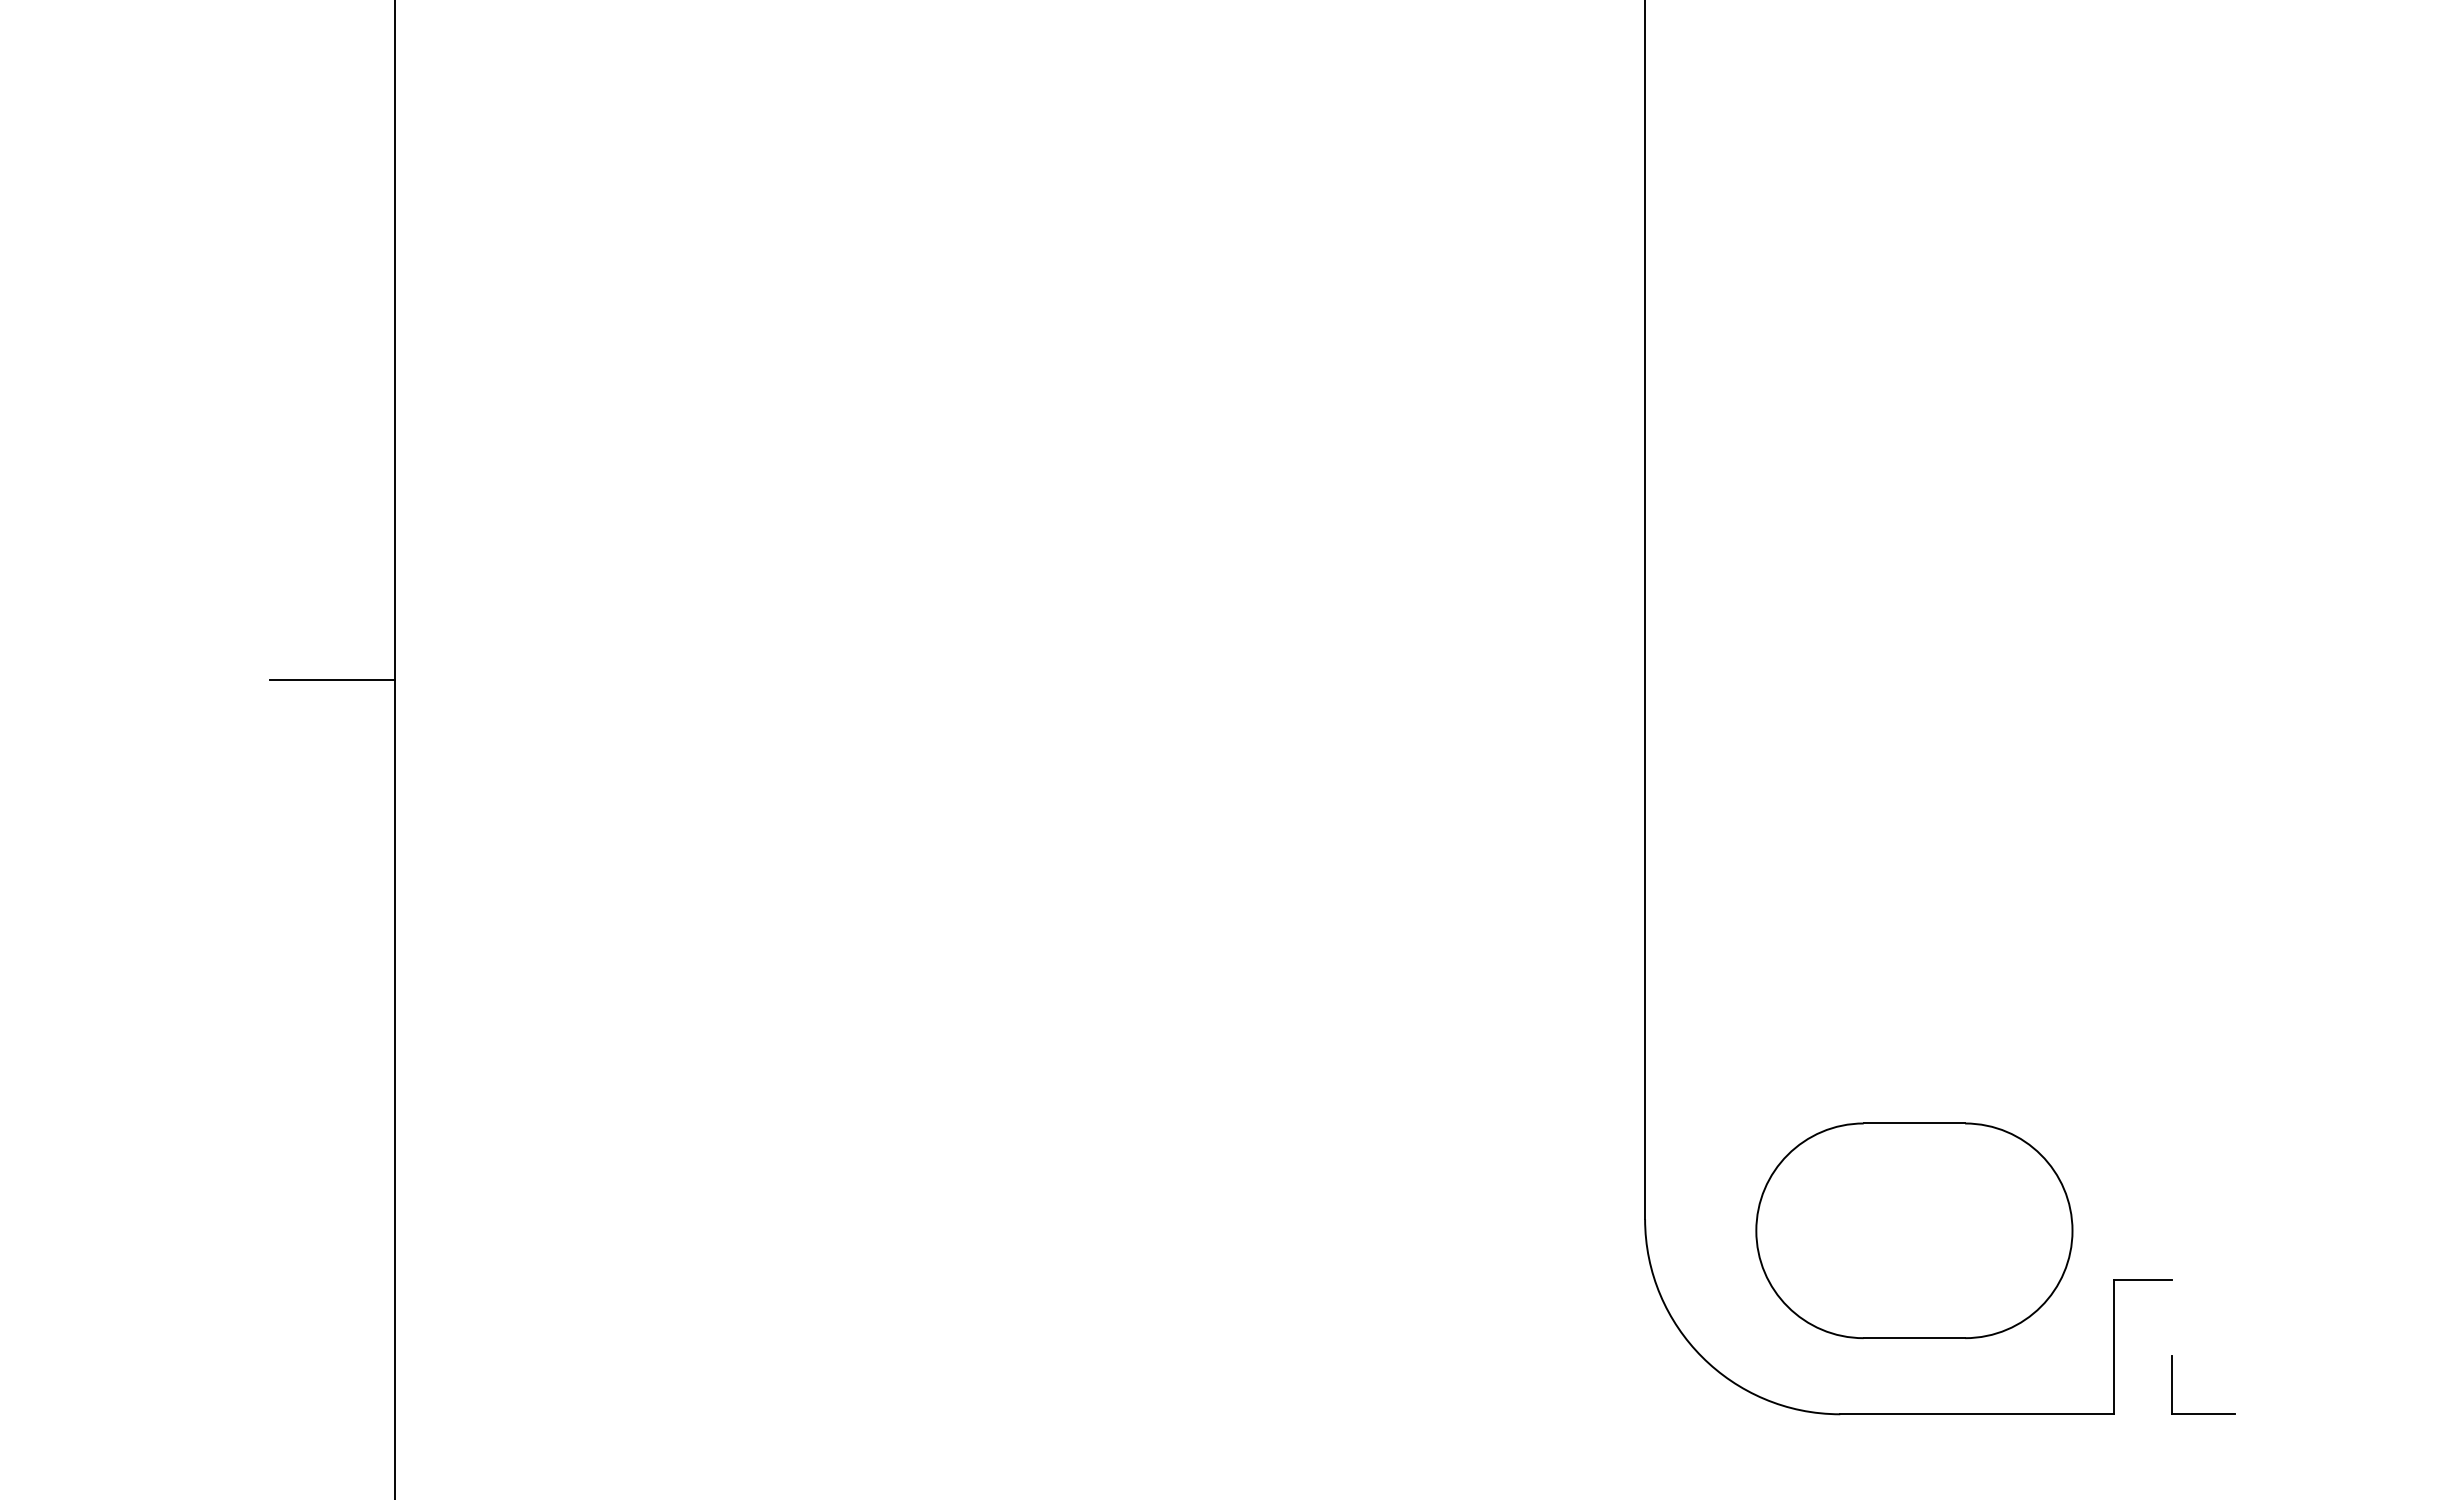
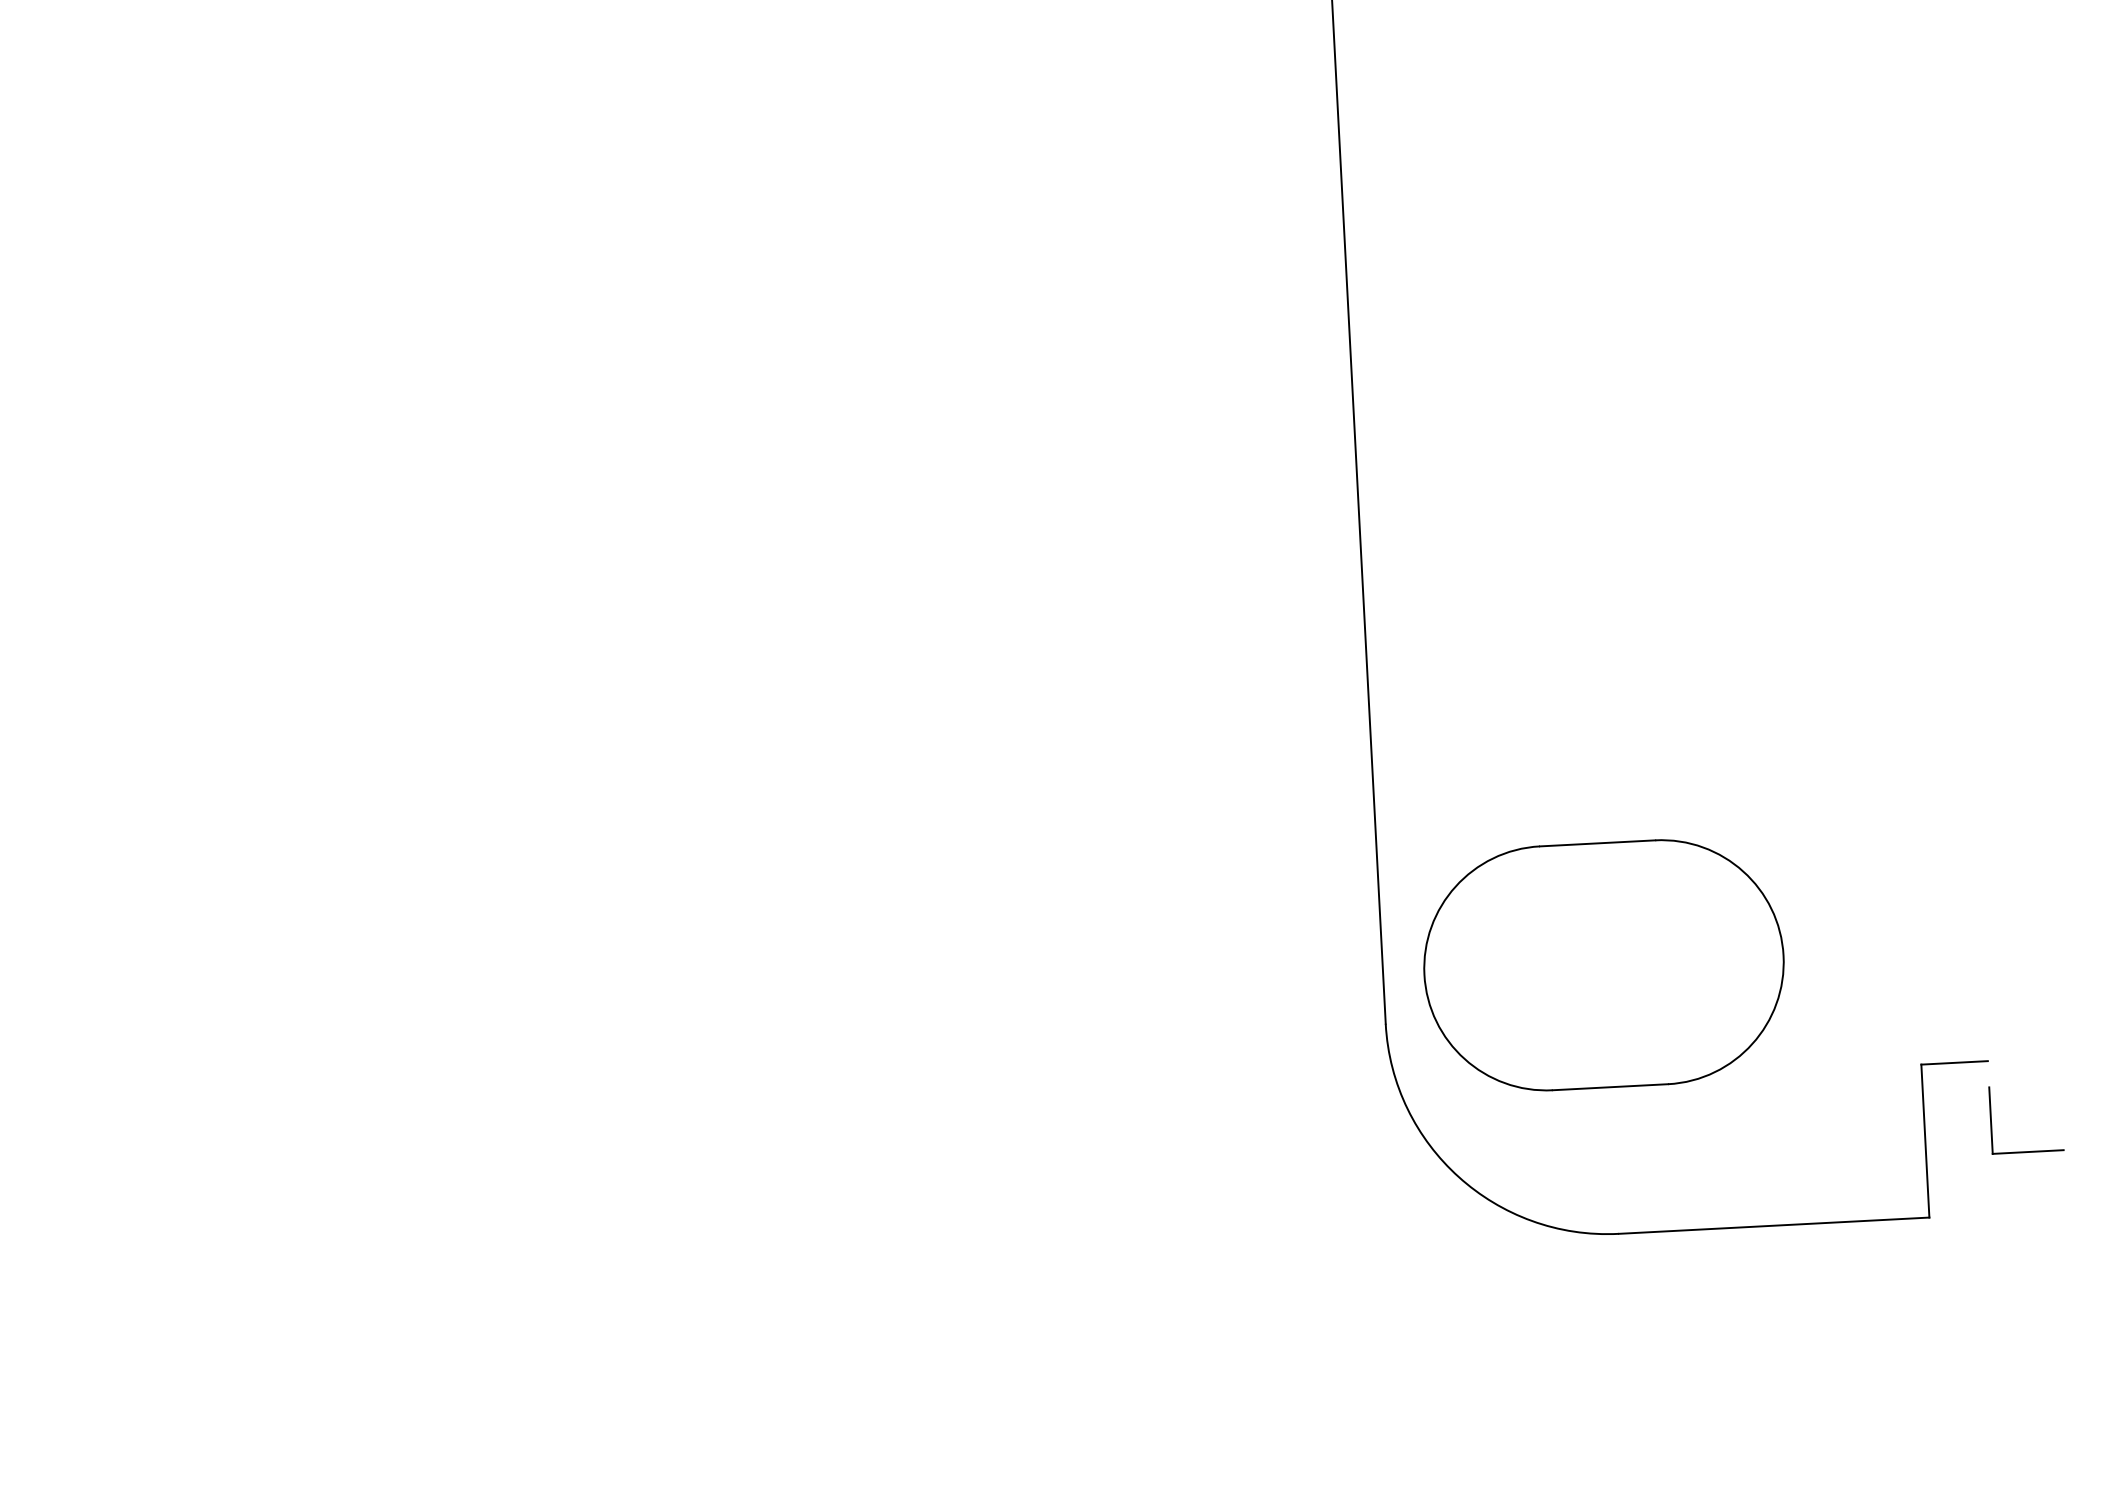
part: (1914, 1230) -> (1604, 964), moved
part: (2203, 1413) -> (2028, 1151), moved

